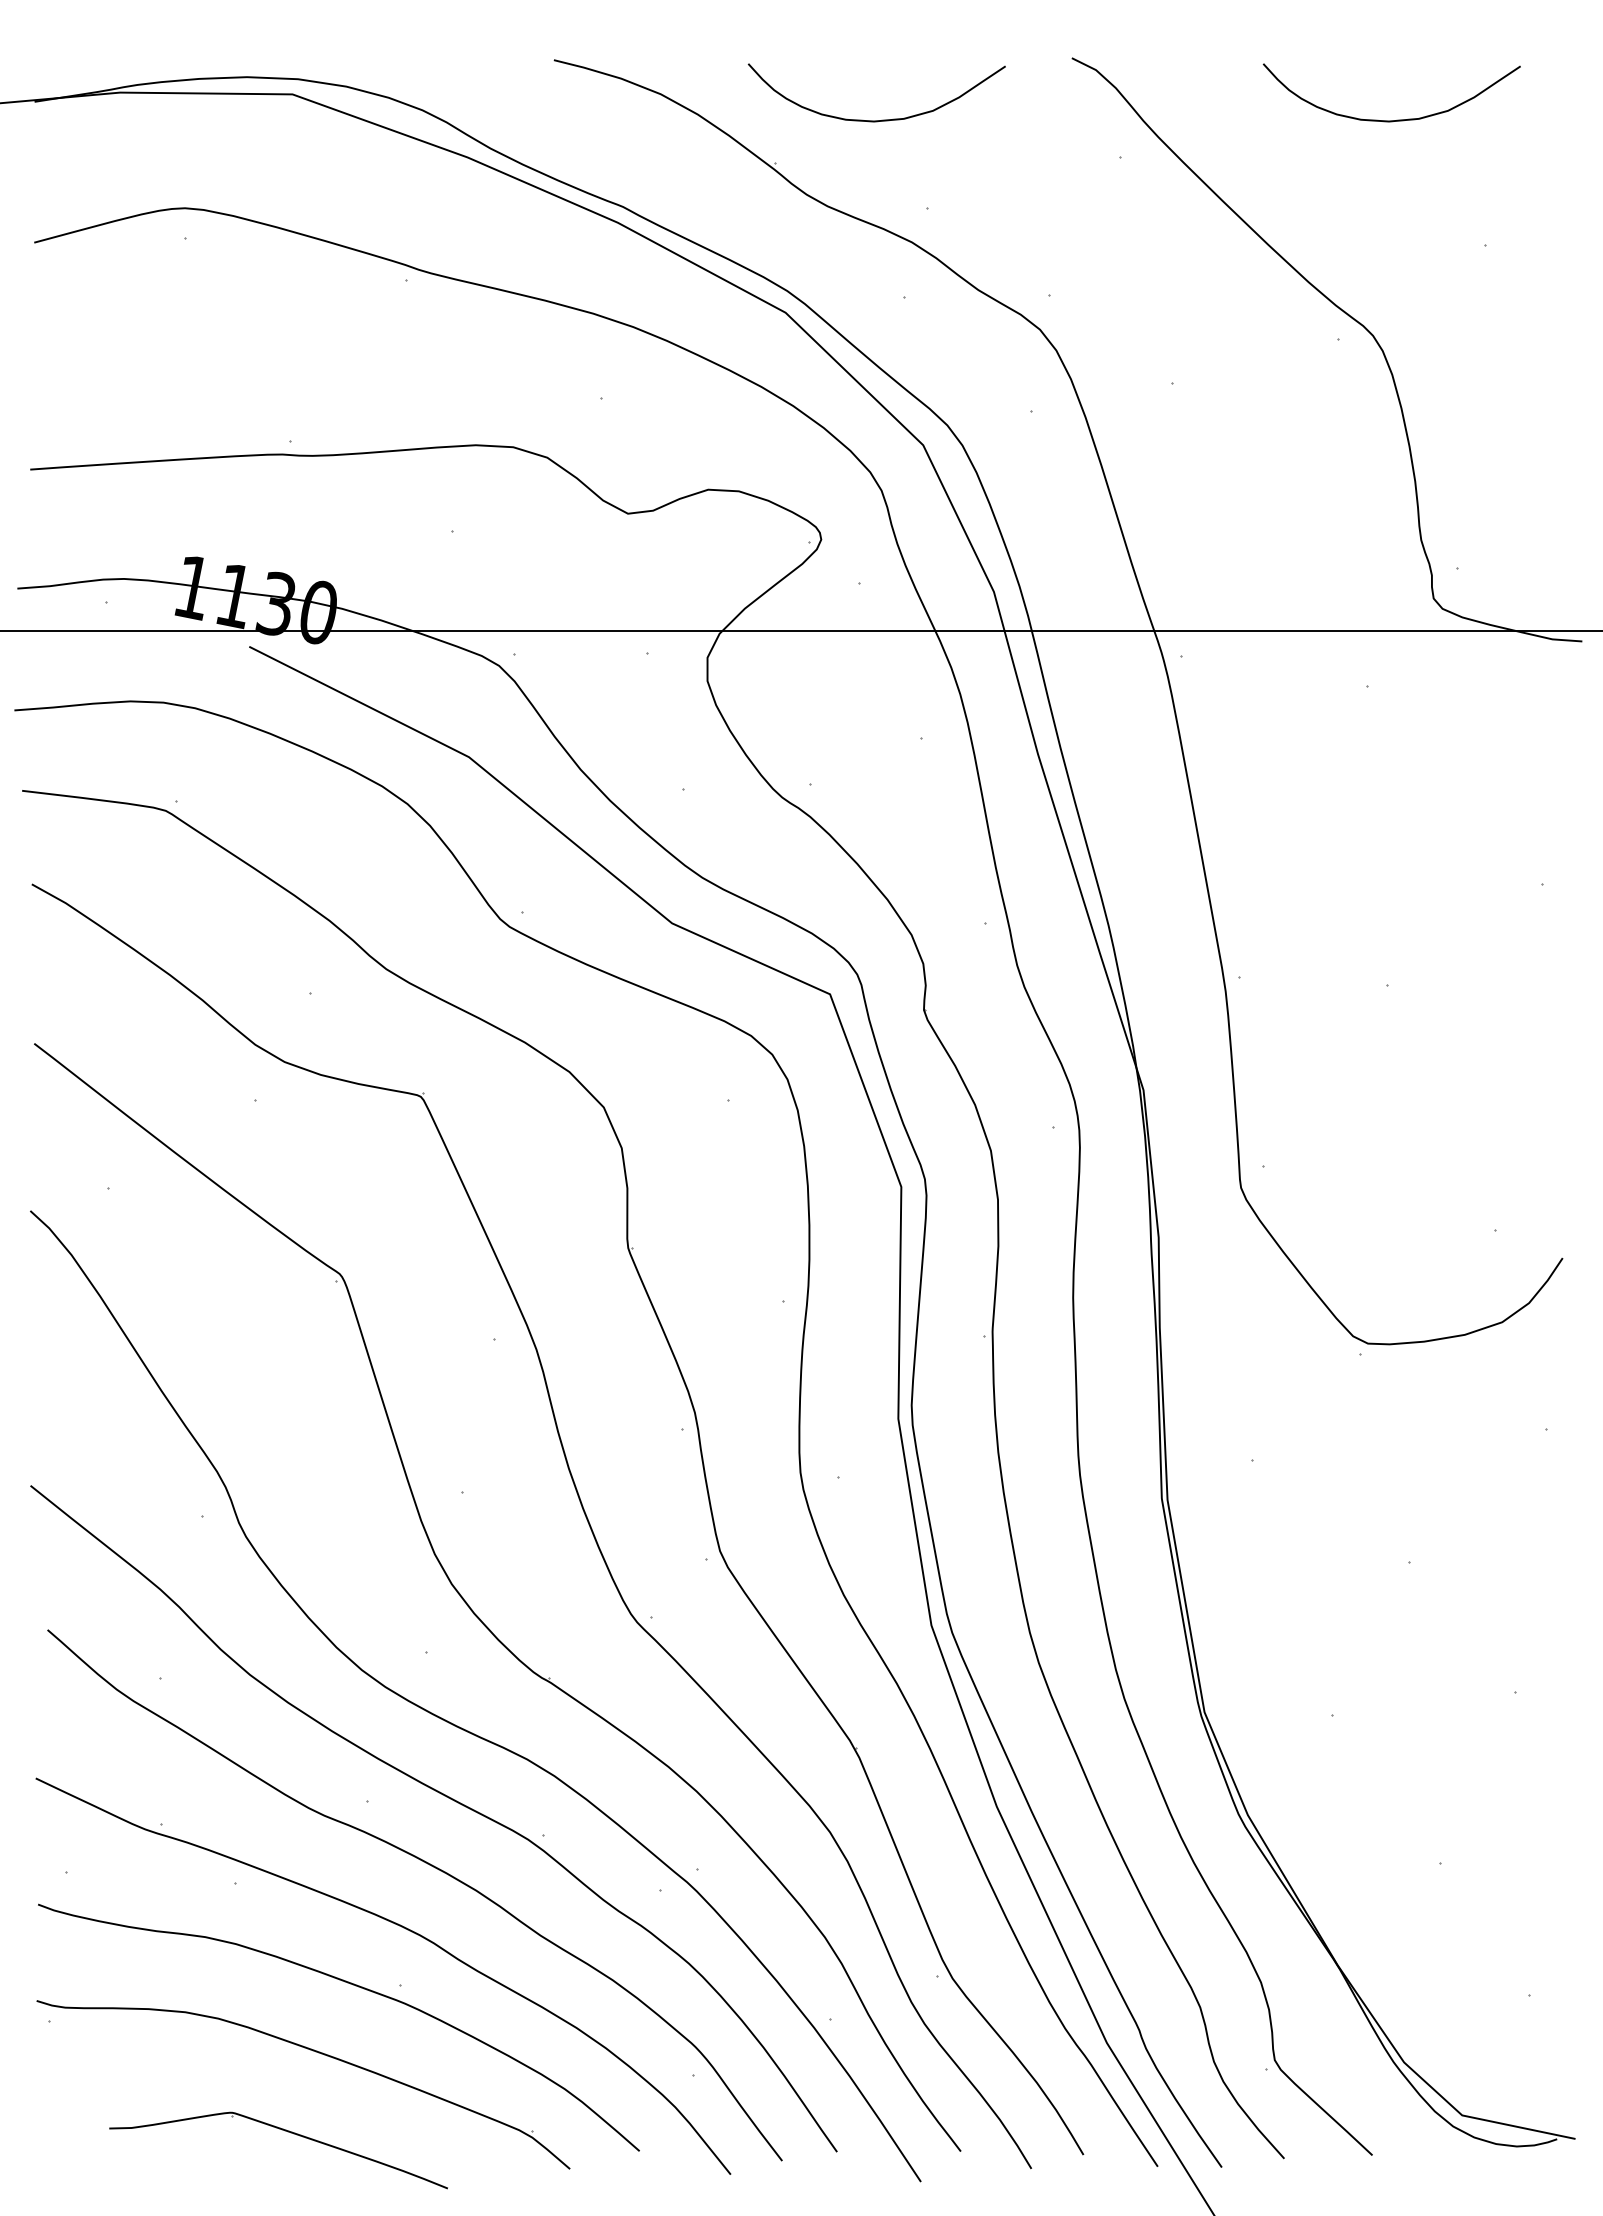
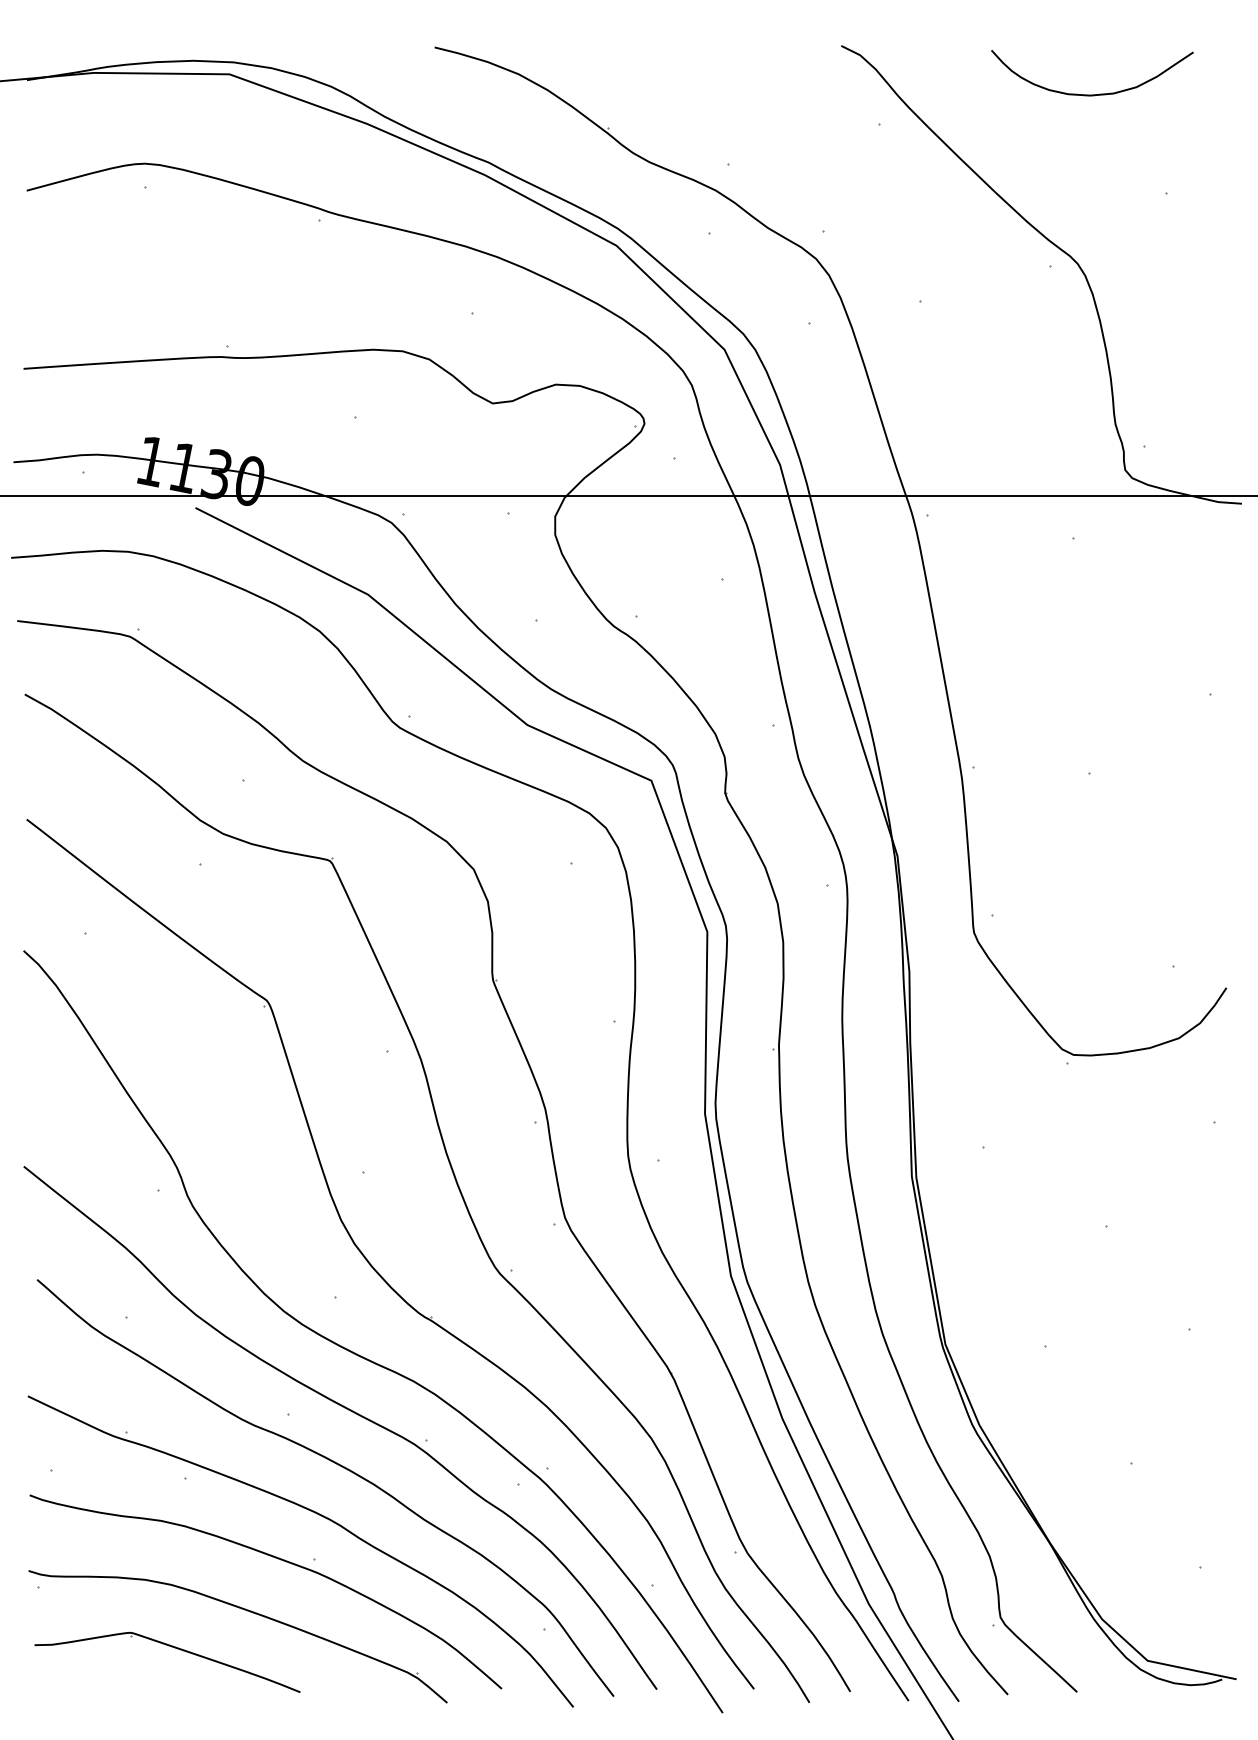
curve: (882, 119) -> (692, 94), removed
part: (285, 2131) -> (172, 1647), moved

